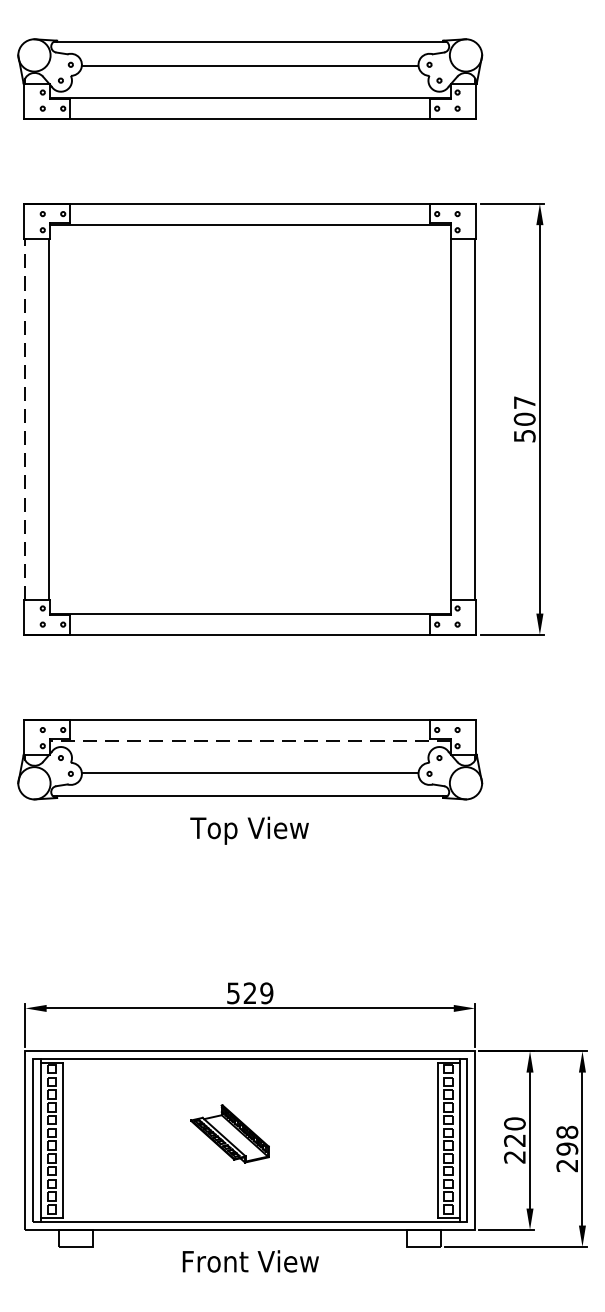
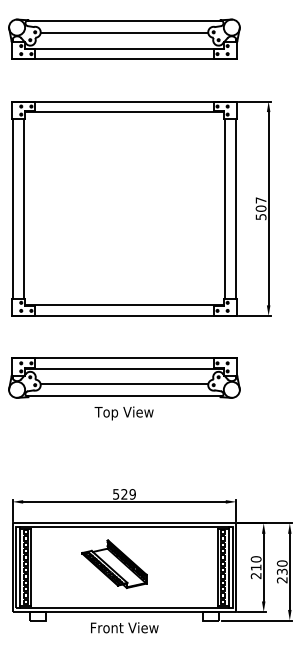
line: (25, 418) -> (12, 208), dashed -> solid
line: (250, 740) -> (124, 368), dashed -> solid
part: (230, 1134) -> (114, 564), size x1.67
text: (513, 1140) -> (255, 567), 220 -> 210
text: (567, 1140) -> (282, 567), 298 -> 230

